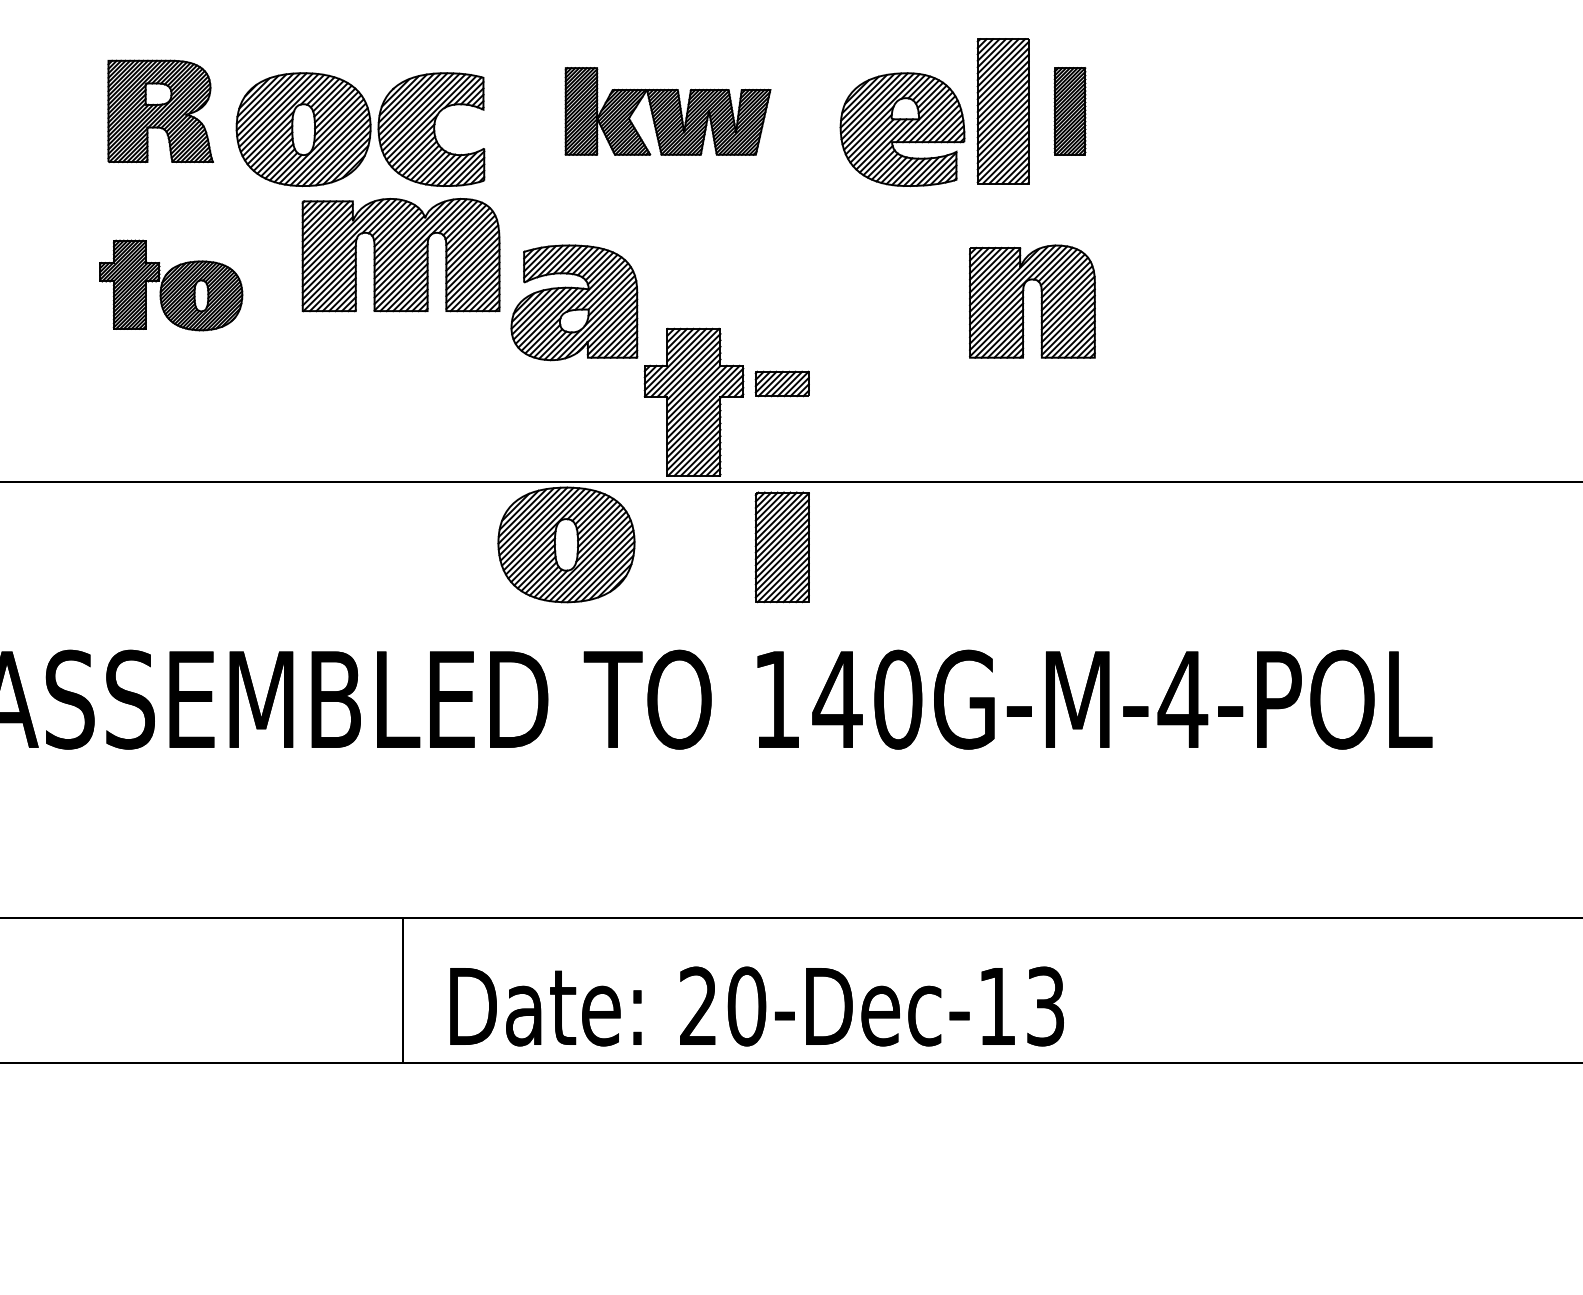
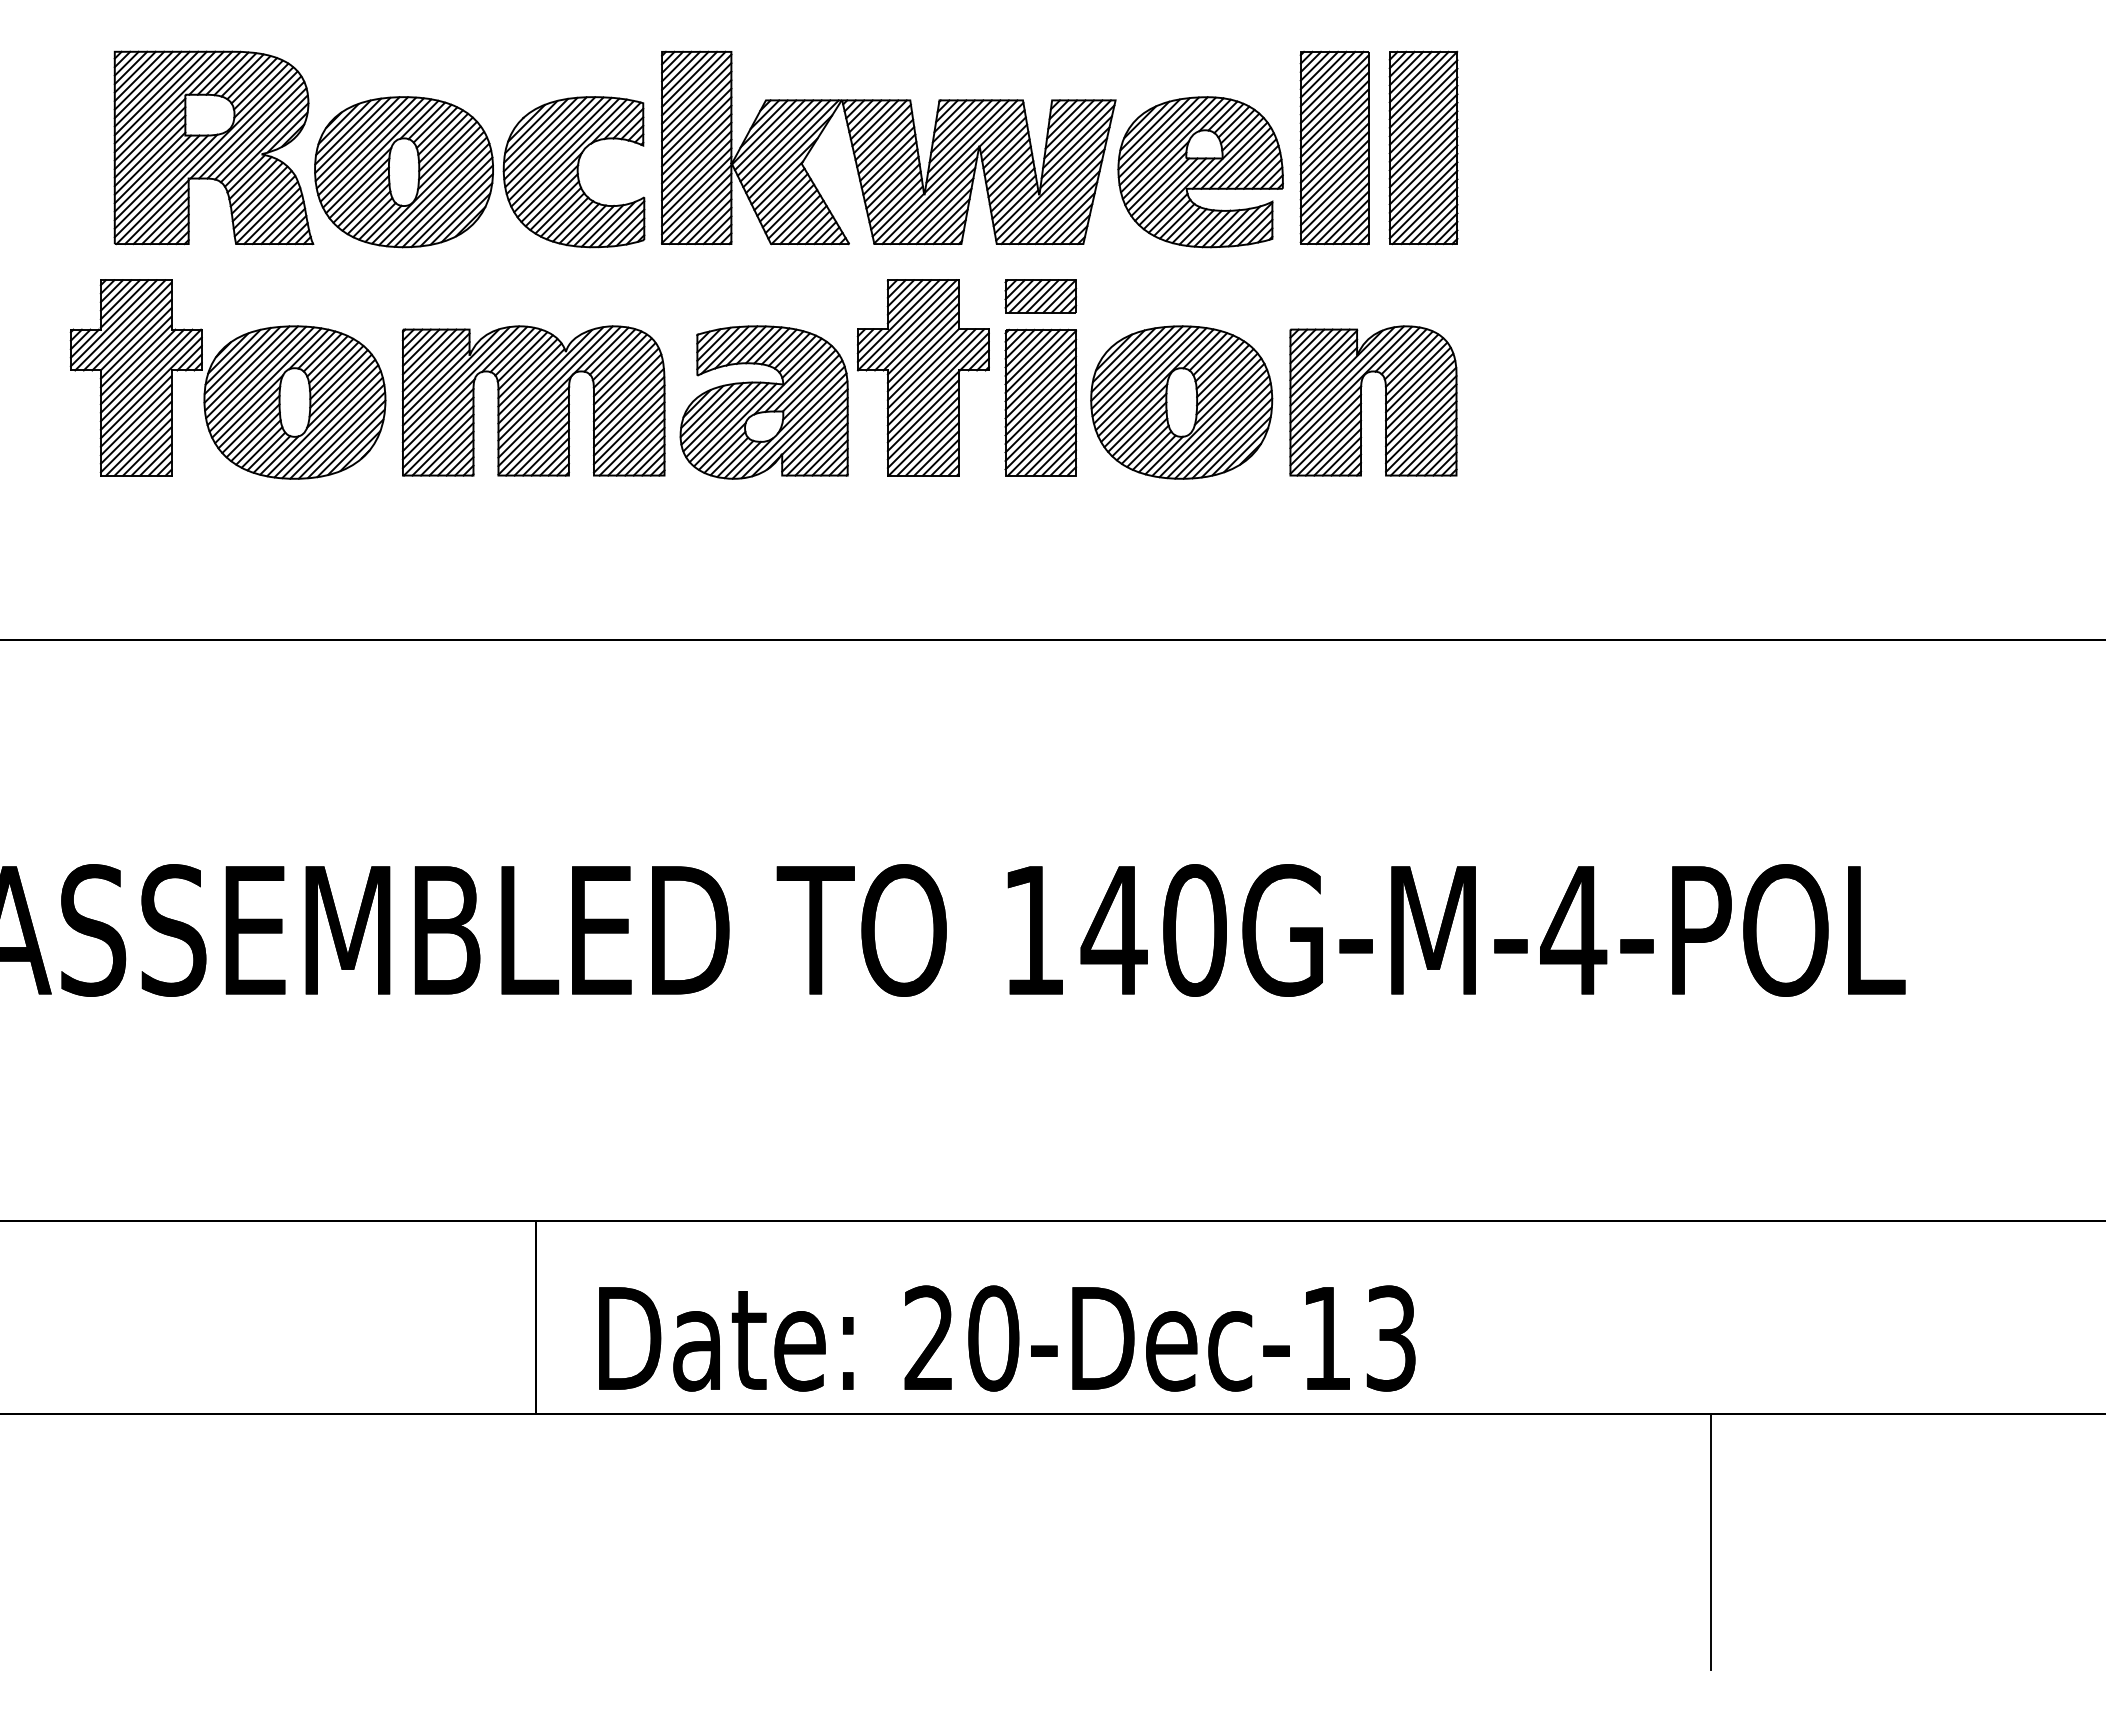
part: (160, 111) -> (213, 147), size x1.43
part: (667, 111) -> (888, 147), size x1.67
part: (1070, 111) -> (1423, 147), size x1.67
part: (400, 254) -> (533, 400), moved
part: (170, 285) -> (227, 379), size x1.67
part: (782, 383) -> (1040, 296), moved
part: (693, 402) -> (922, 377), moved
part: (566, 544) -> (1181, 402), moved
part: (782, 547) -> (1040, 402), moved
line: (1285, 1159) -> (1710, 1541), added

